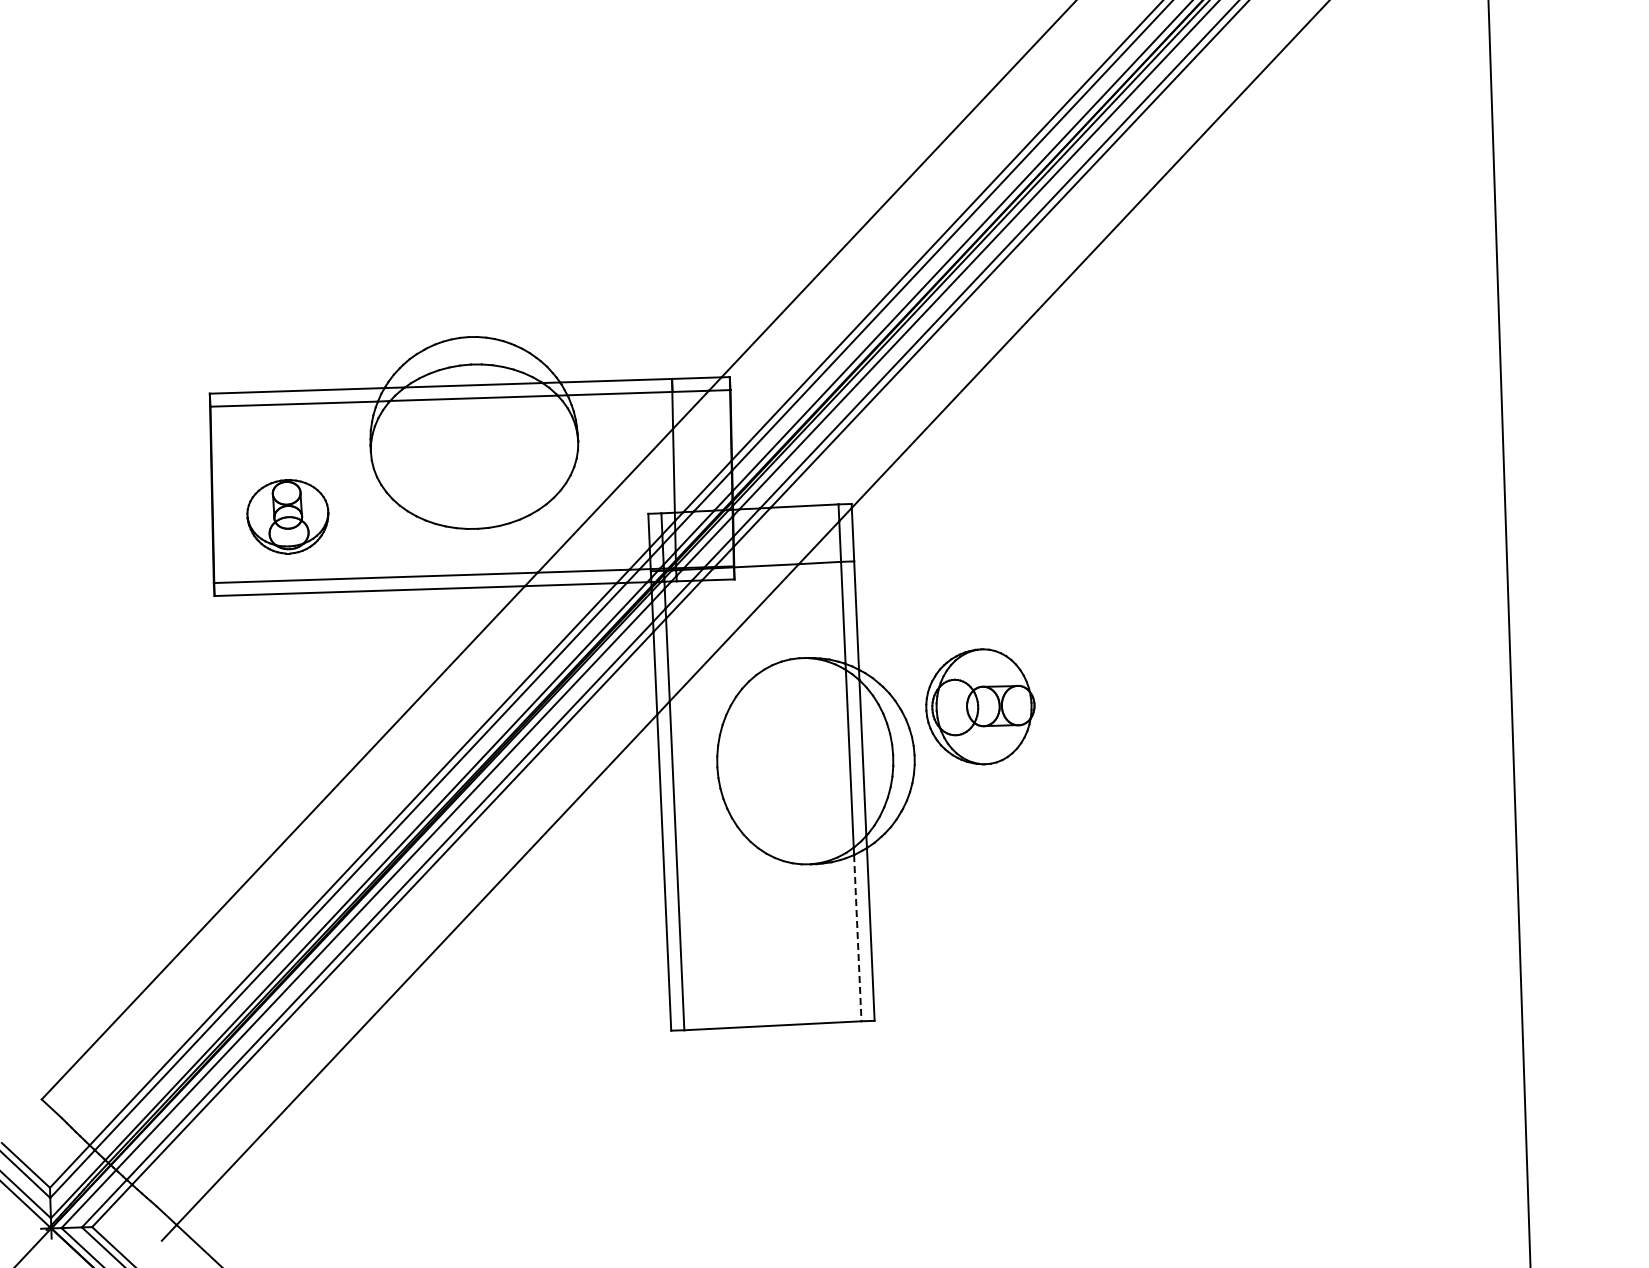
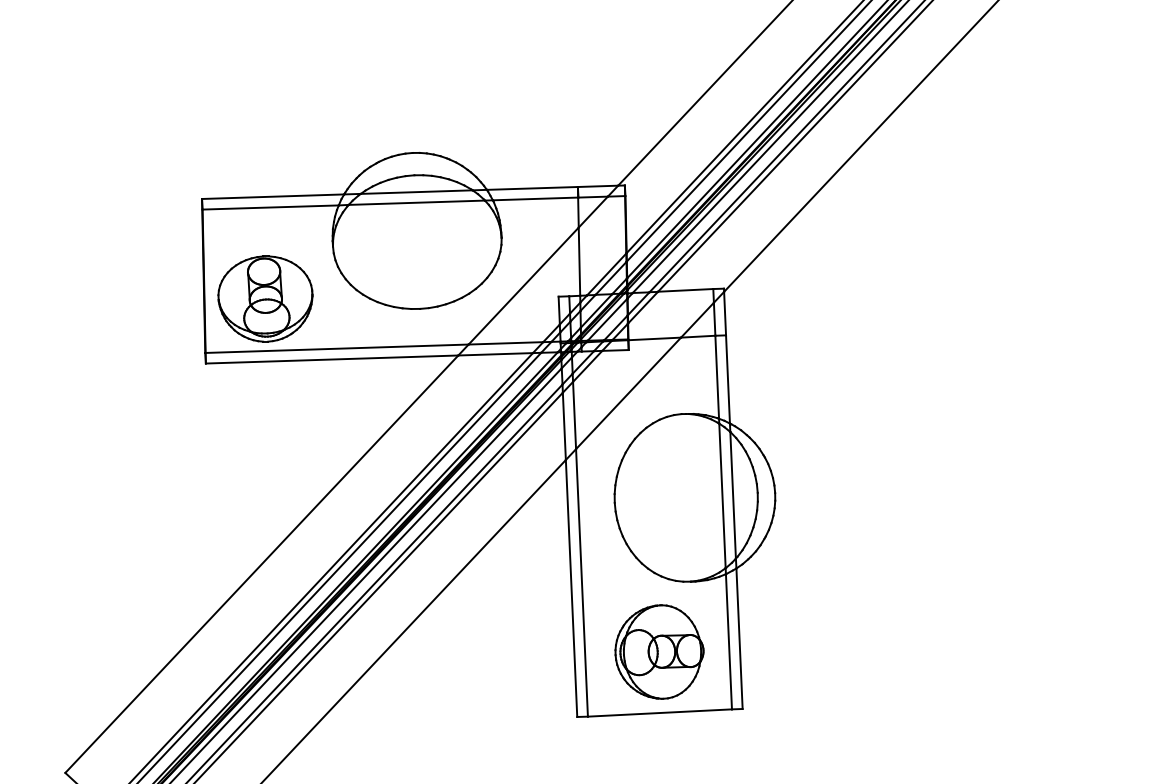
part: (287, 516) -> (265, 298), size x1.43
part: (980, 706) -> (659, 651), moved
line: (857, 938) -> (728, 642), dashed -> solid

